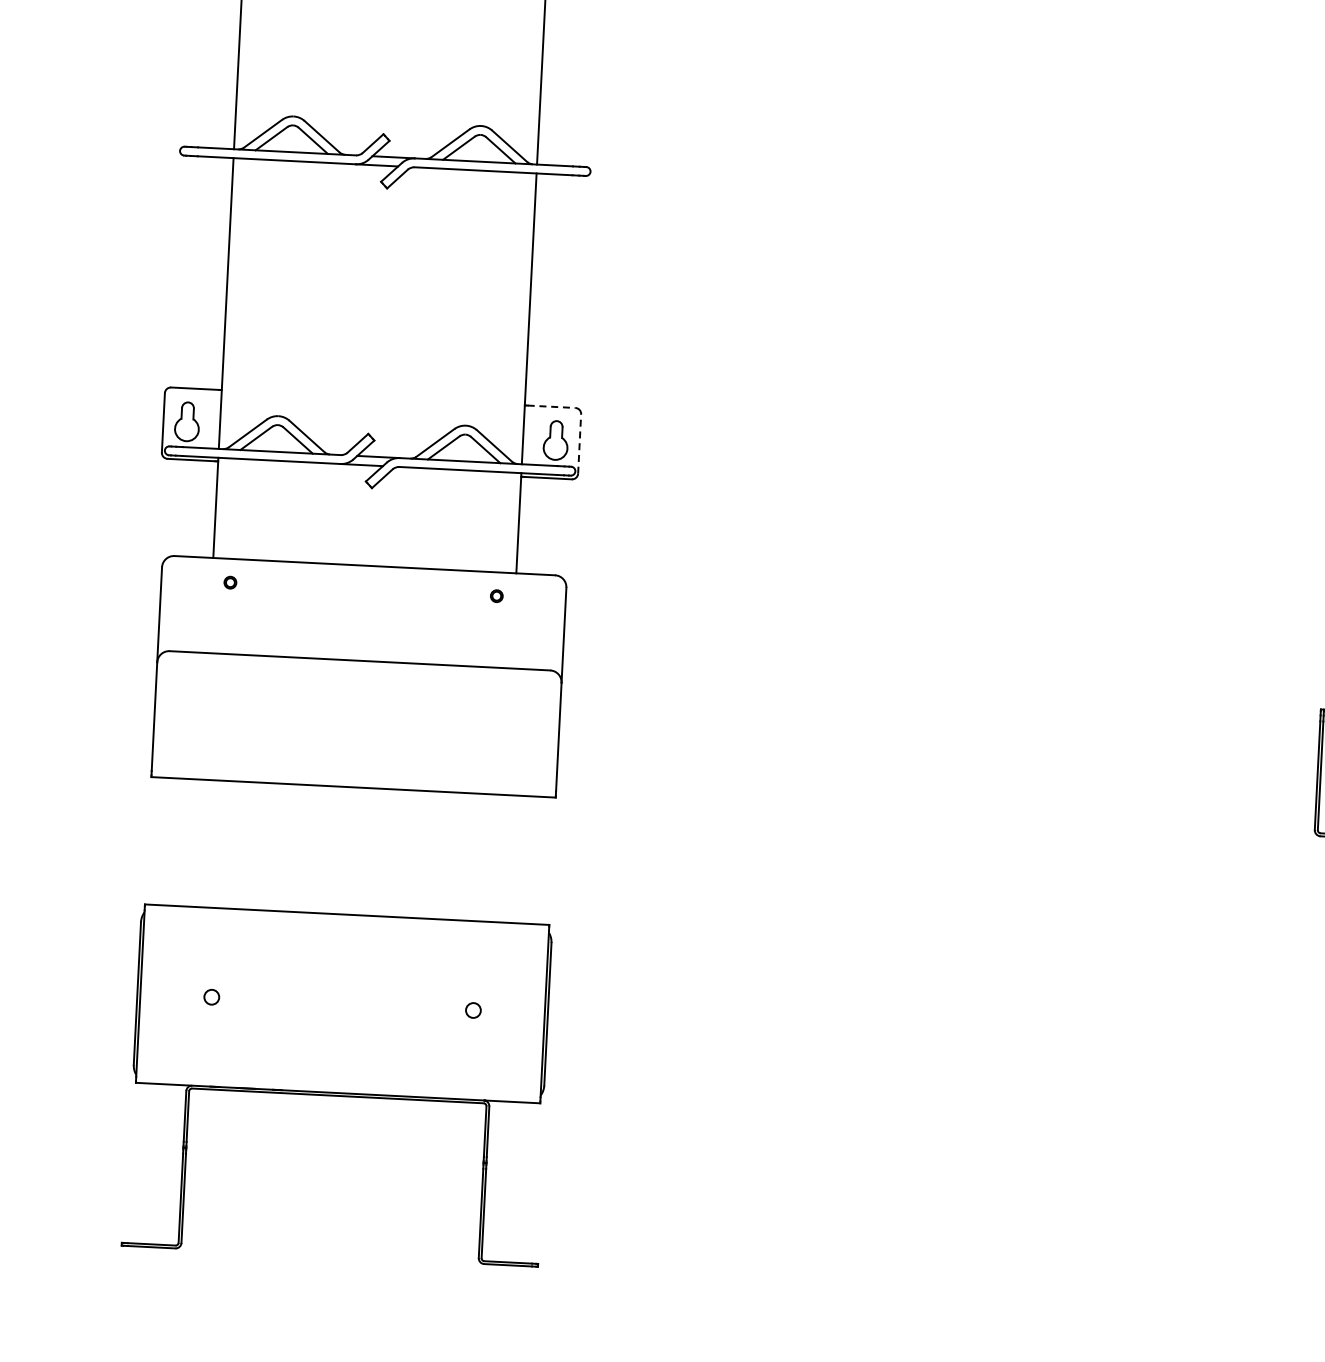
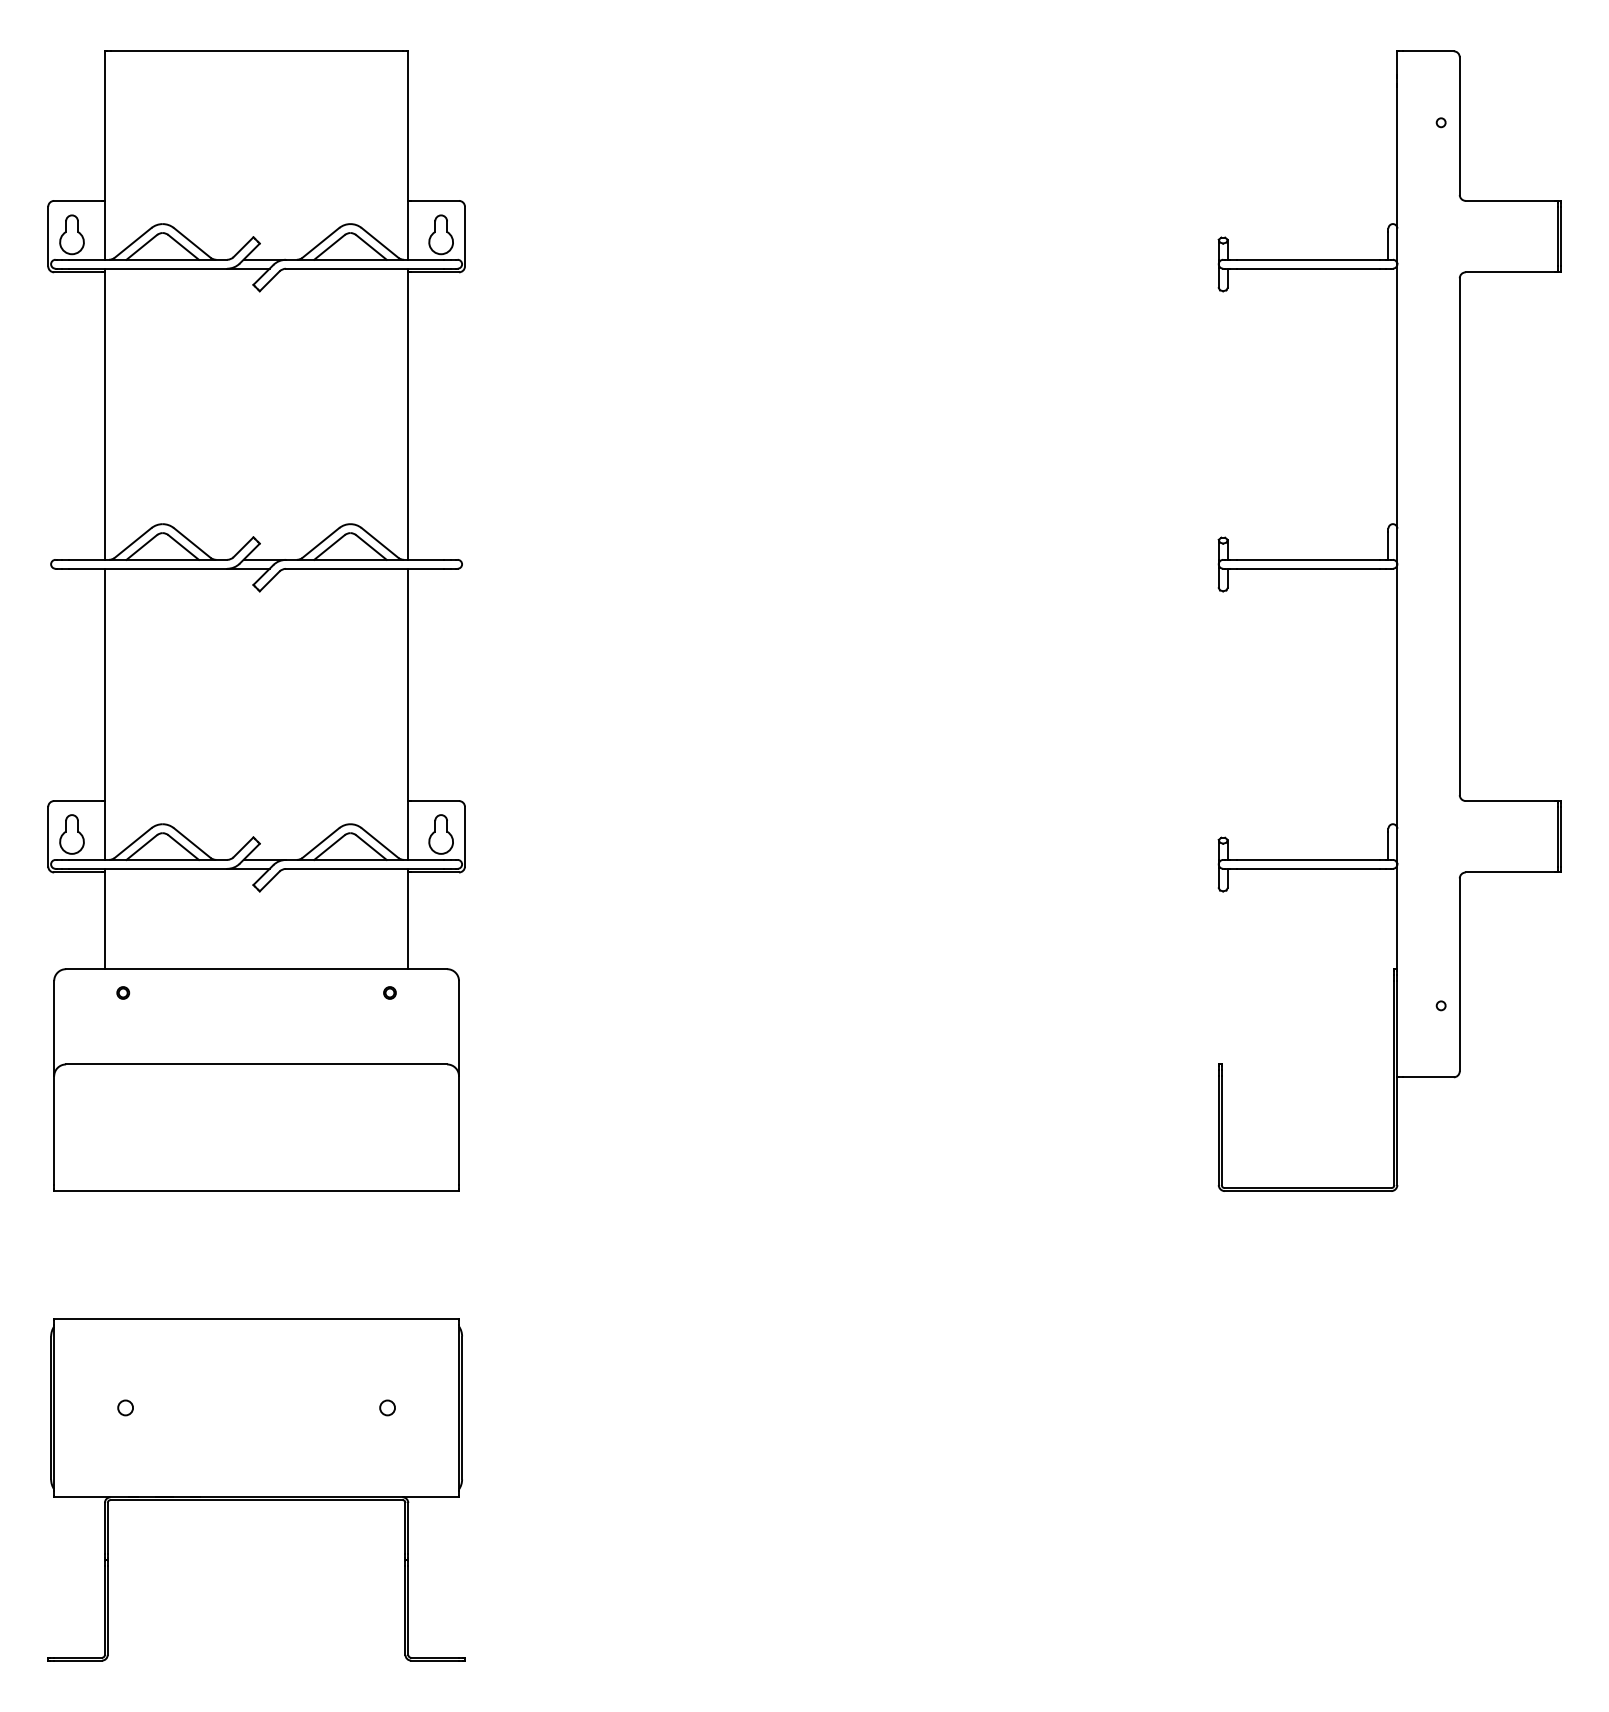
line: (551, 407) -> (435, 801), dashed -> solid
line: (580, 443) -> (465, 836), dashed -> solid

